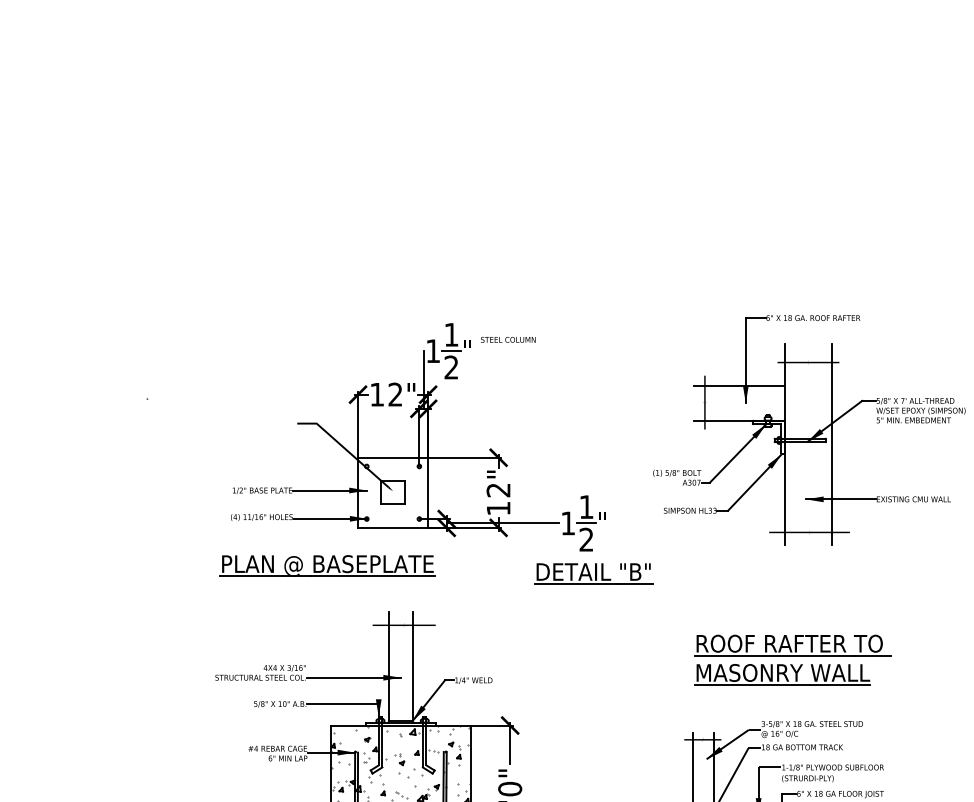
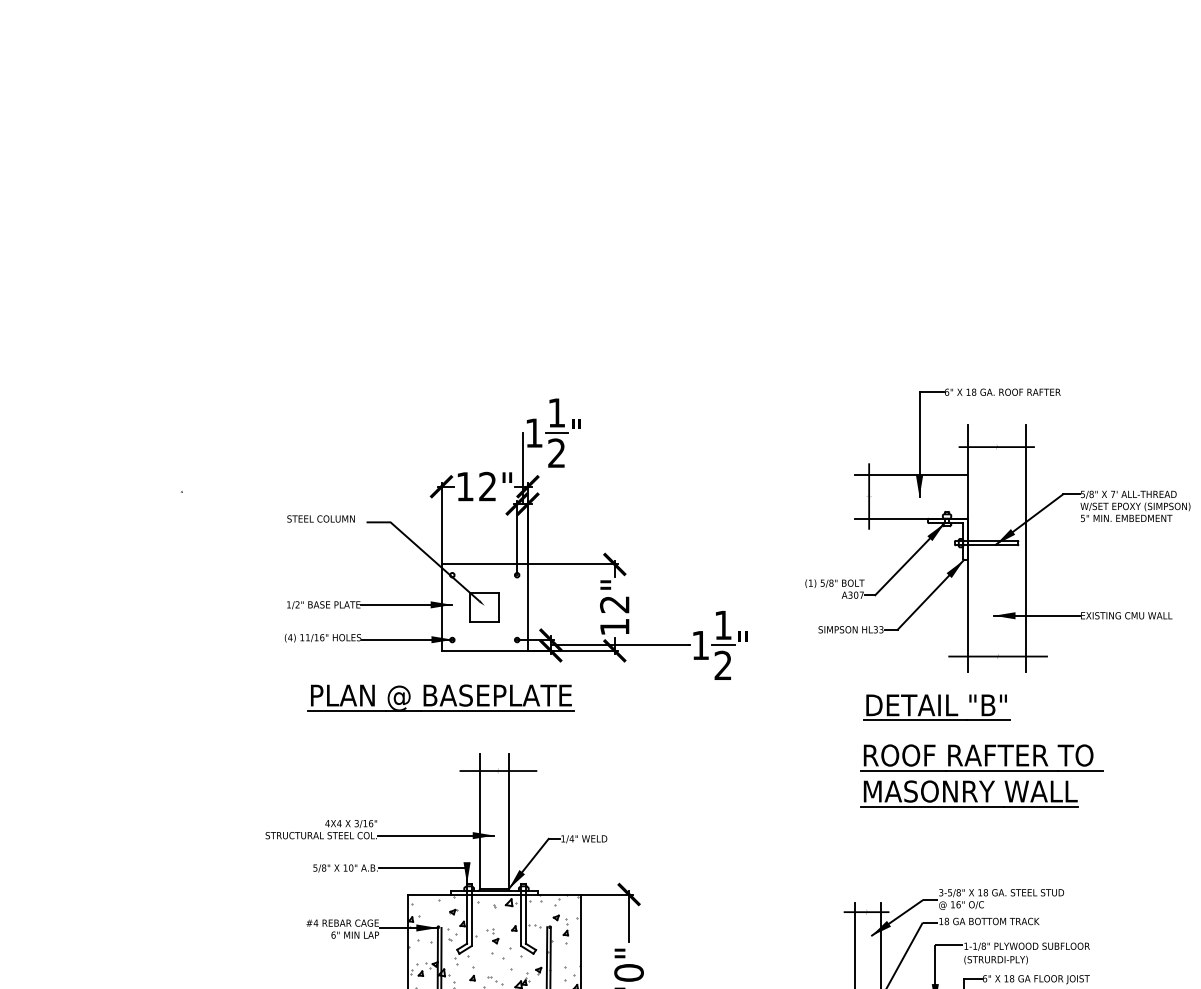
text: (508, 339) -> (321, 518), moved
part: (327, 565) -> (440, 697), moved
part: (593, 573) -> (936, 707), moved
part: (792, 659) -> (982, 774), moved

